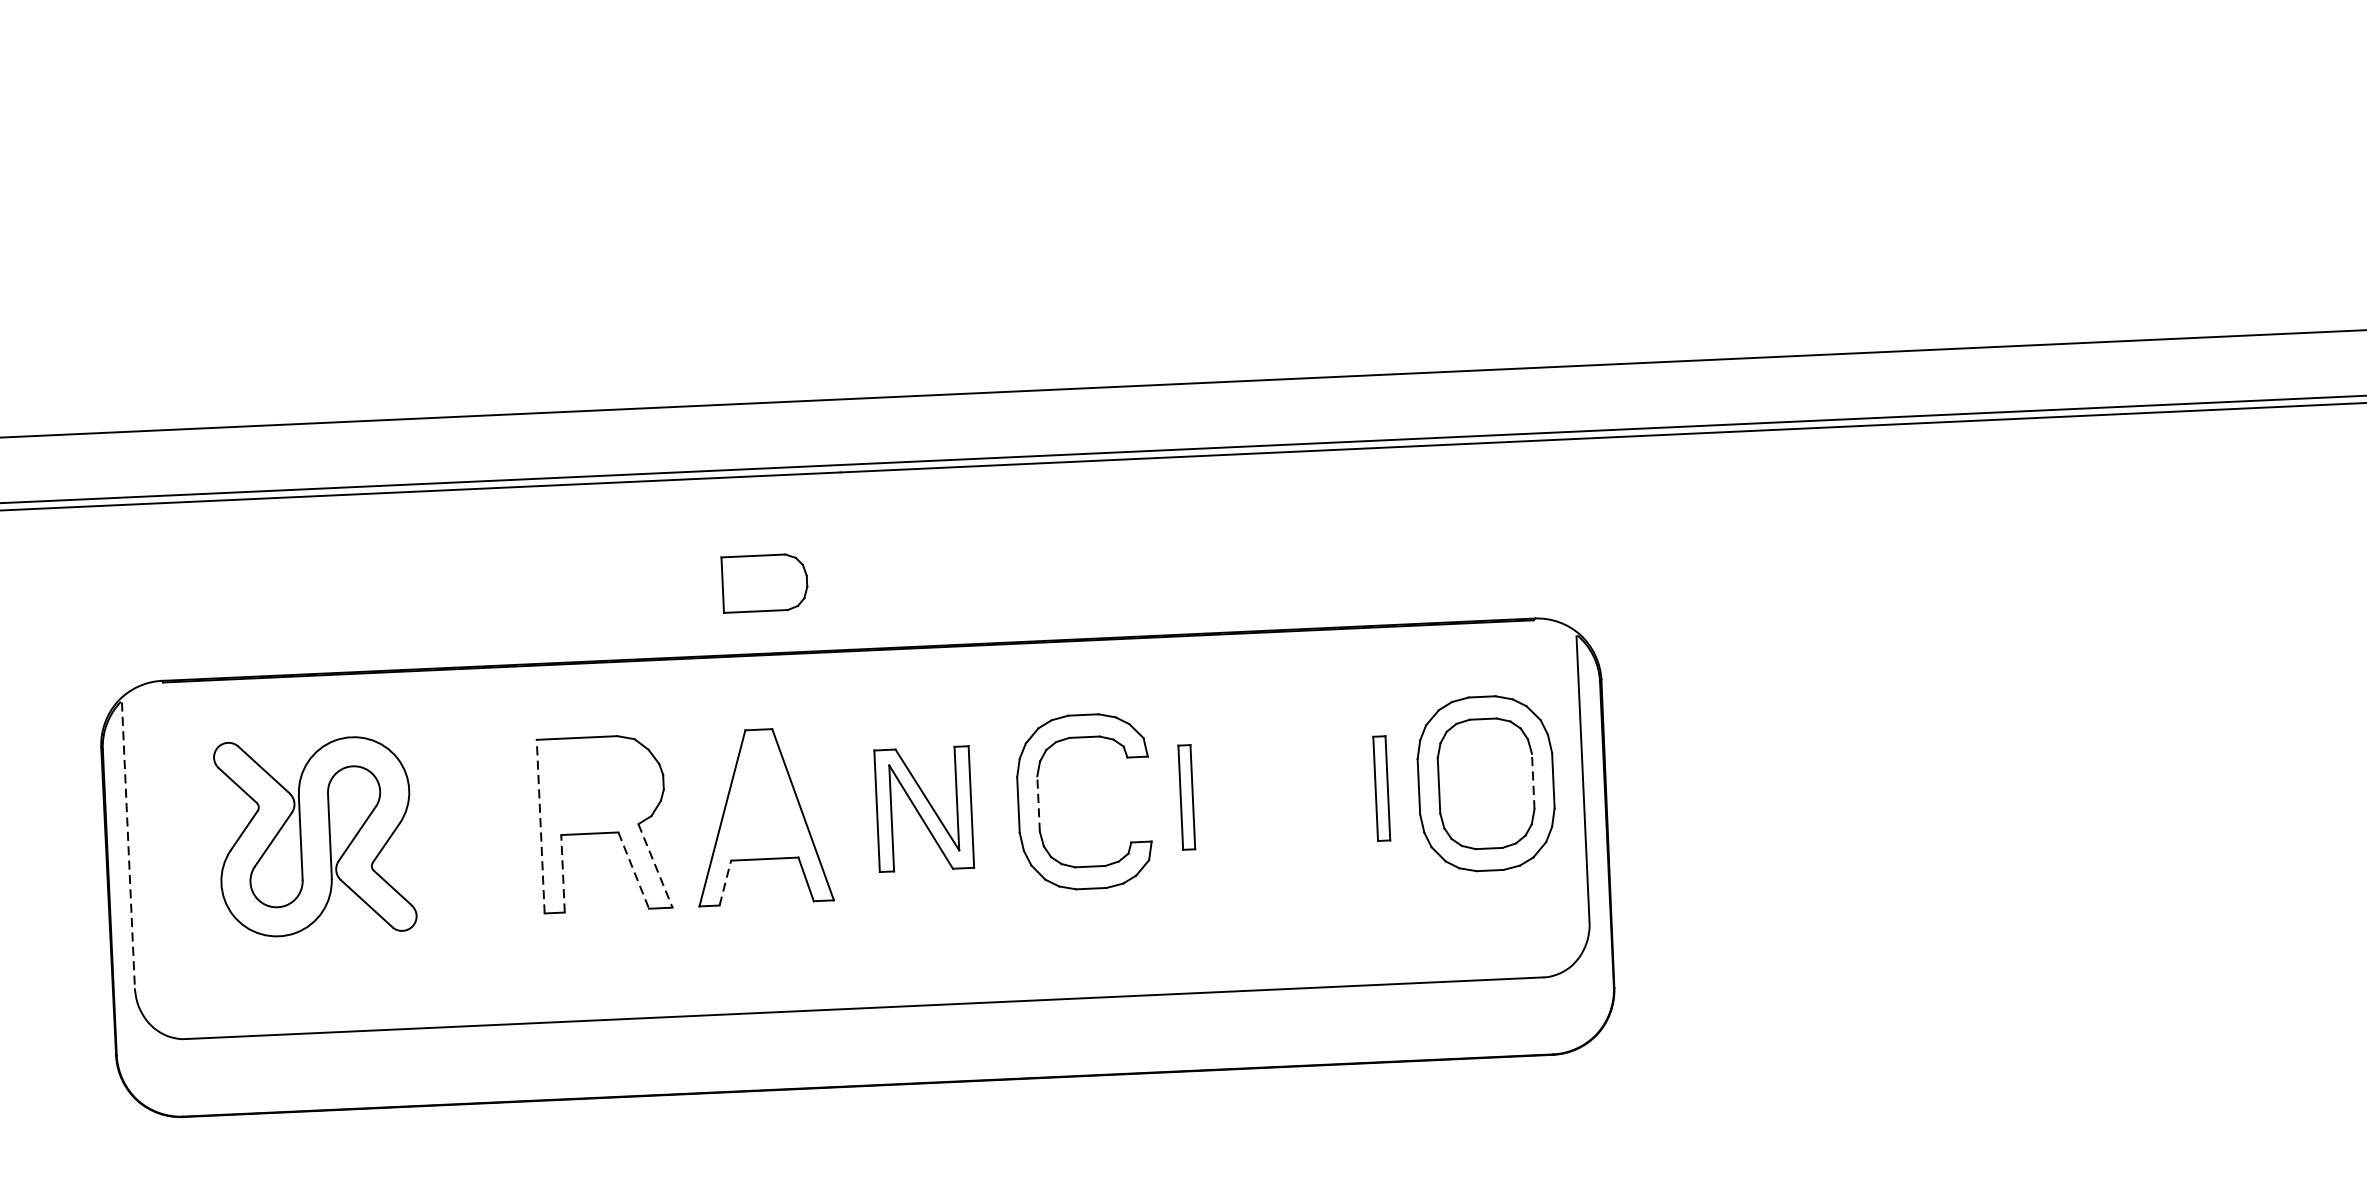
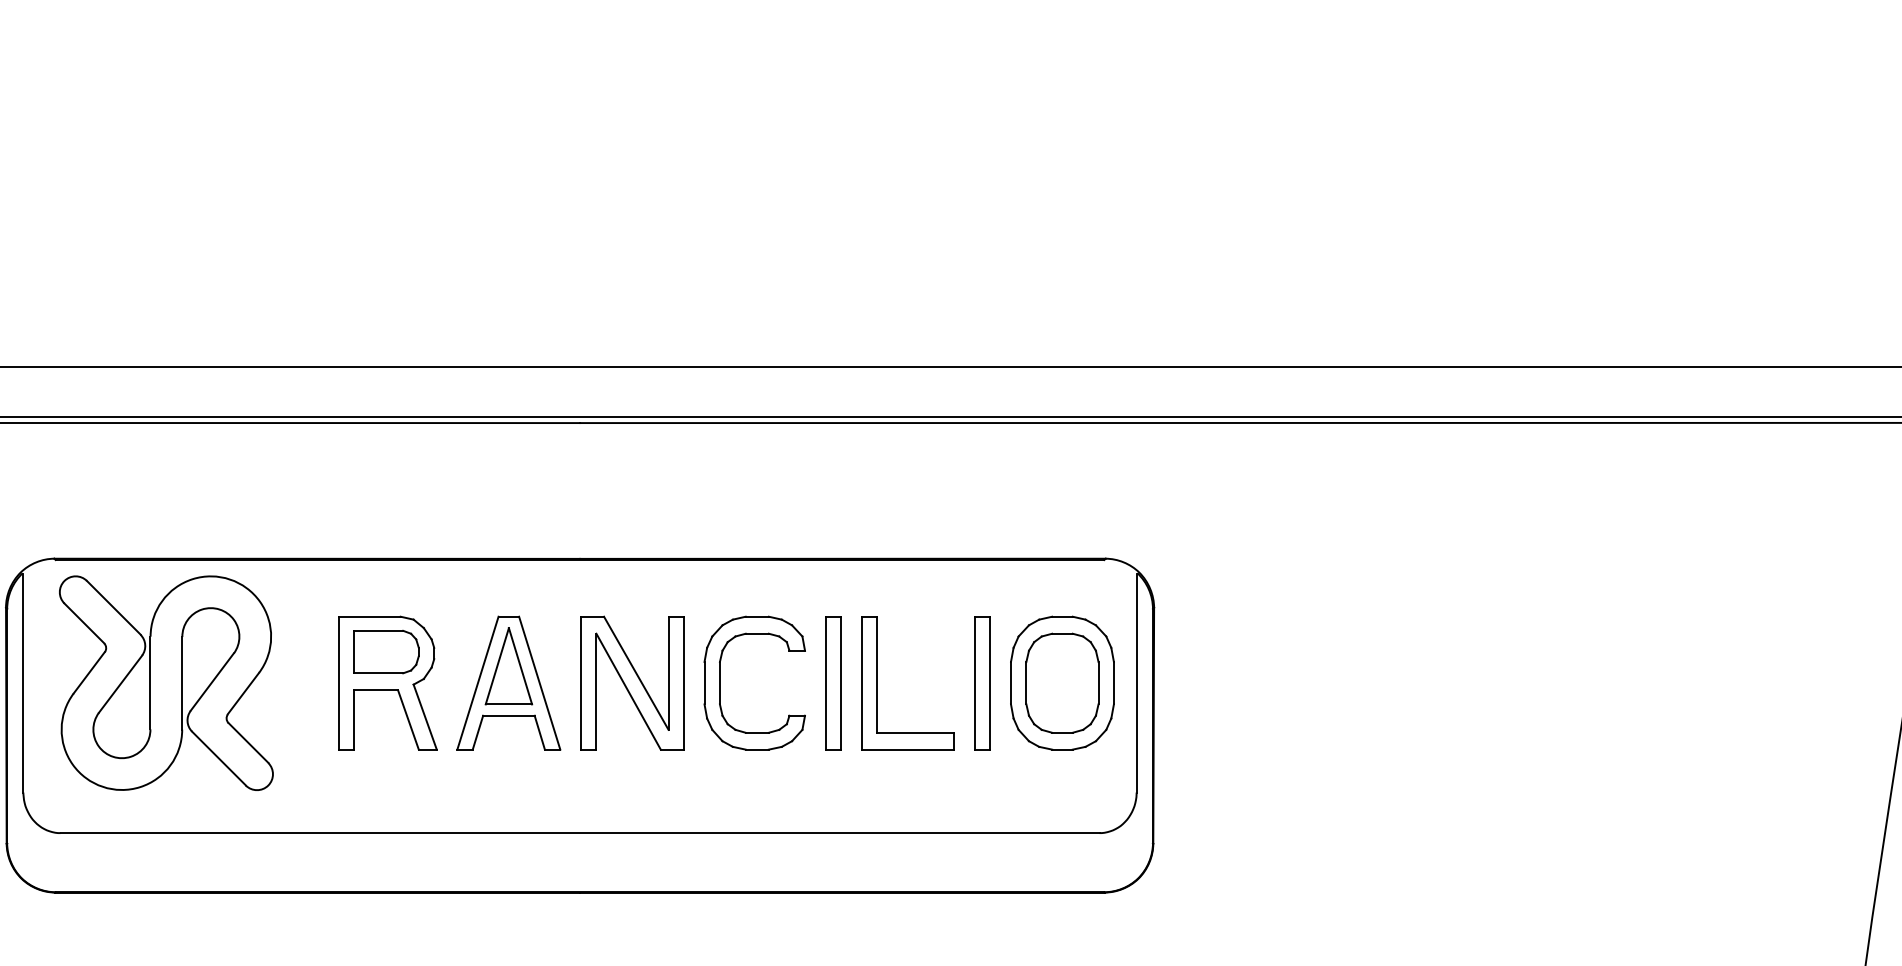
part: (764, 582) -> (386, 651), moved
line: (1533, 780) -> (1098, 682), dashed -> solid
part: (1381, 788) -> (982, 683), size x1.67
part: (761, 794) -> (508, 666), added
part: (1244, 795) -> (877, 683), added
part: (1186, 797) -> (833, 683), size x1.67
line: (1037, 803) -> (719, 682), dashed -> solid
part: (924, 808) -> (632, 682), size x1.43
line: (540, 825) -> (338, 682), dashed -> solid
part: (315, 835) -> (166, 682), size x1.43
line: (128, 845) -> (23, 683), dashed -> solid
line: (655, 866) -> (425, 717), dashed -> solid
line: (633, 871) -> (408, 720), dashed -> solid
line: (563, 873) -> (354, 719), dashed -> solid
line: (724, 882) -> (477, 732), dashed -> solid

